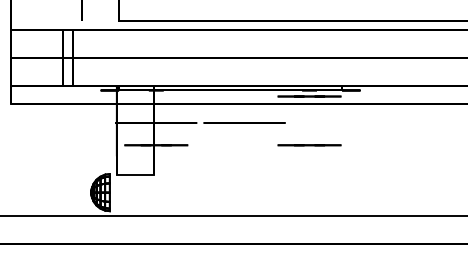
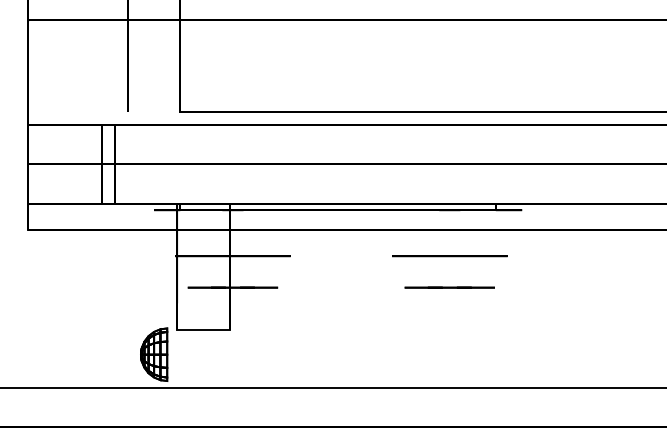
line: (309, 96) -> (449, 218), removed
circle: (244, 123) -> (449, 256), moved

